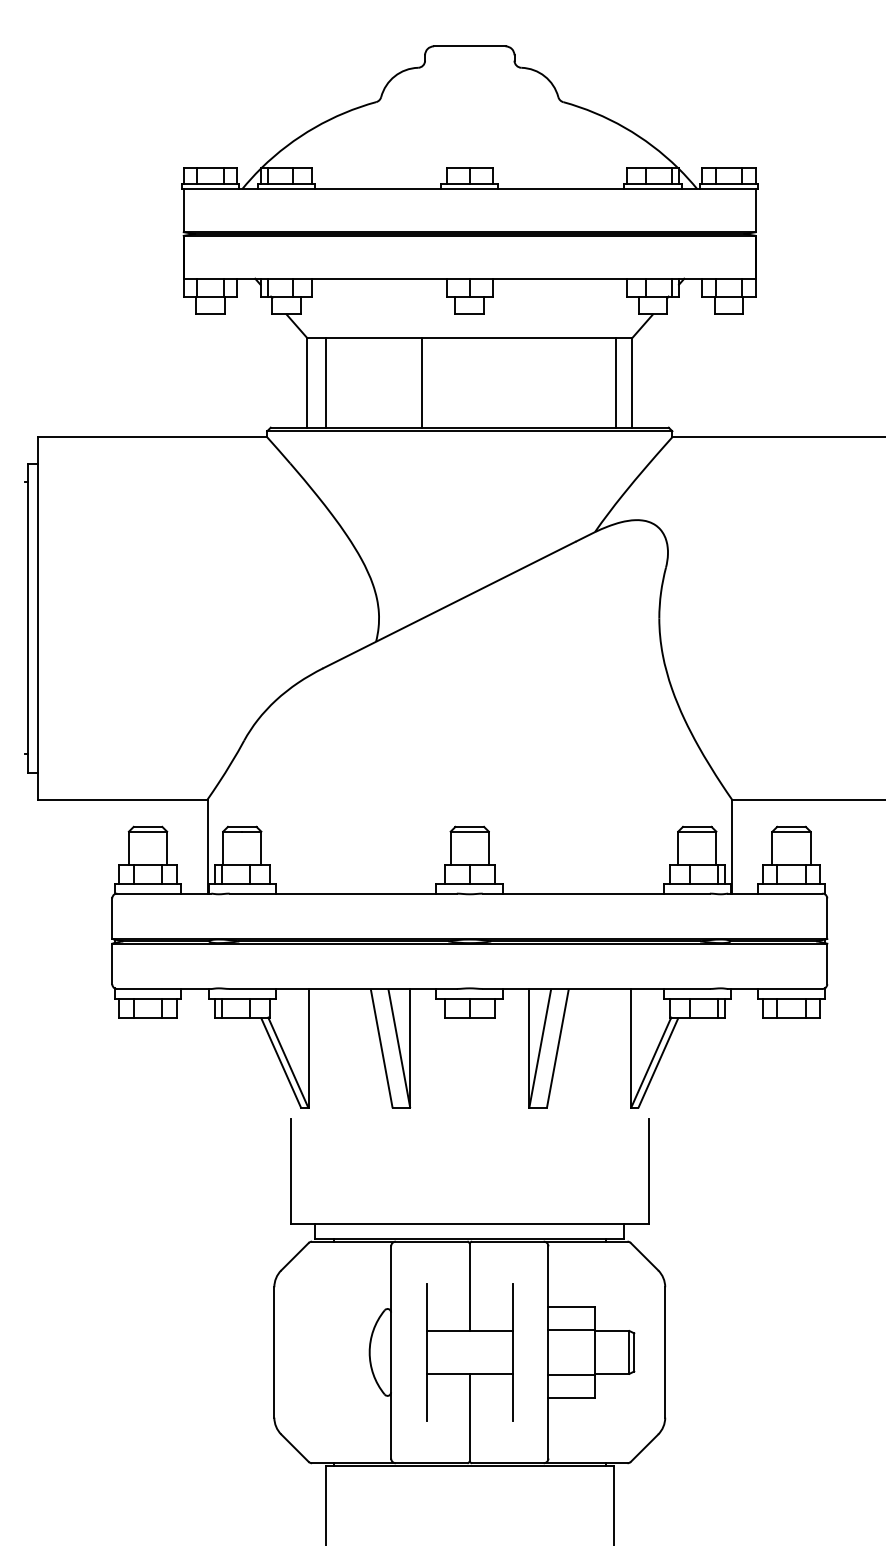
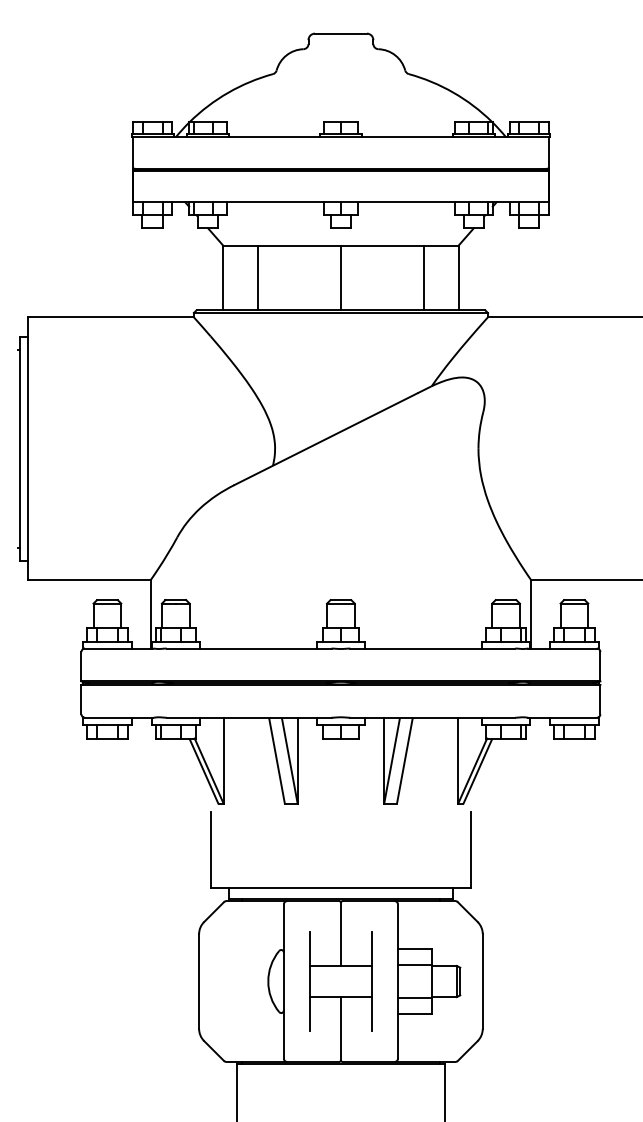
line: (325, 382) -> (257, 277), moved
line: (420, 382) -> (340, 277), moved
line: (616, 382) -> (424, 277), moved

